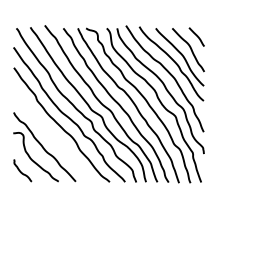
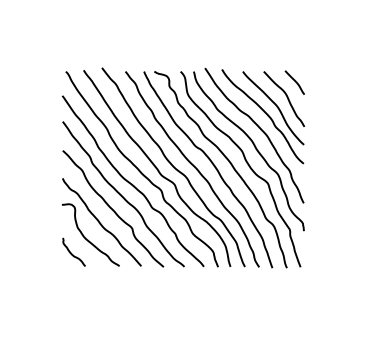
curve: (53, 136) -> (112, 208), added

